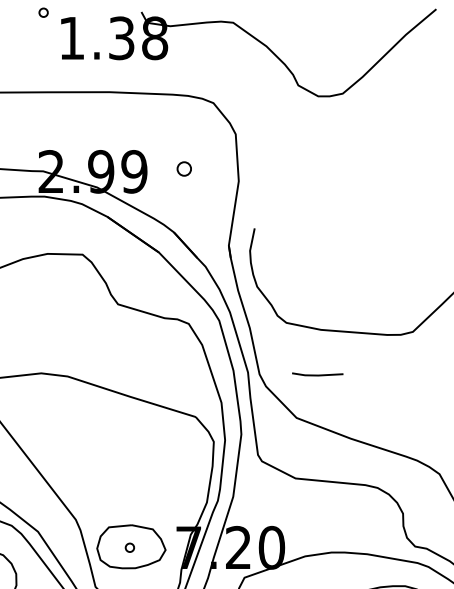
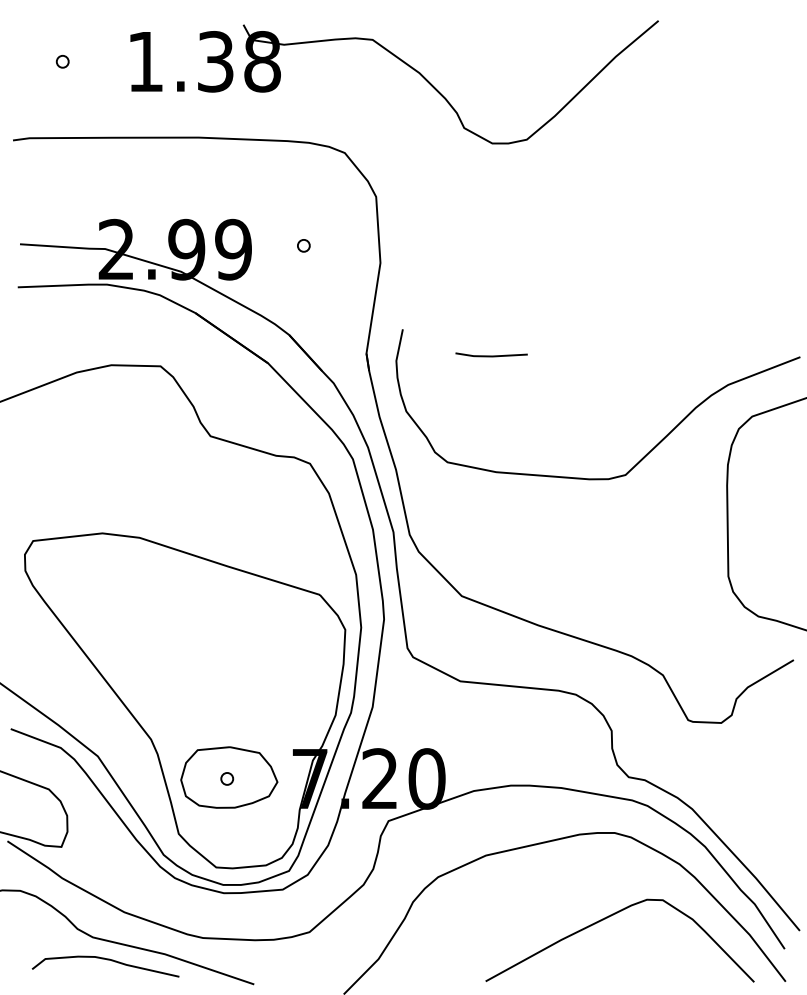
part: (43, 12) -> (62, 61), moved
part: (184, 168) -> (303, 245), size x0.62
line: (317, 374) -> (491, 355), moved

